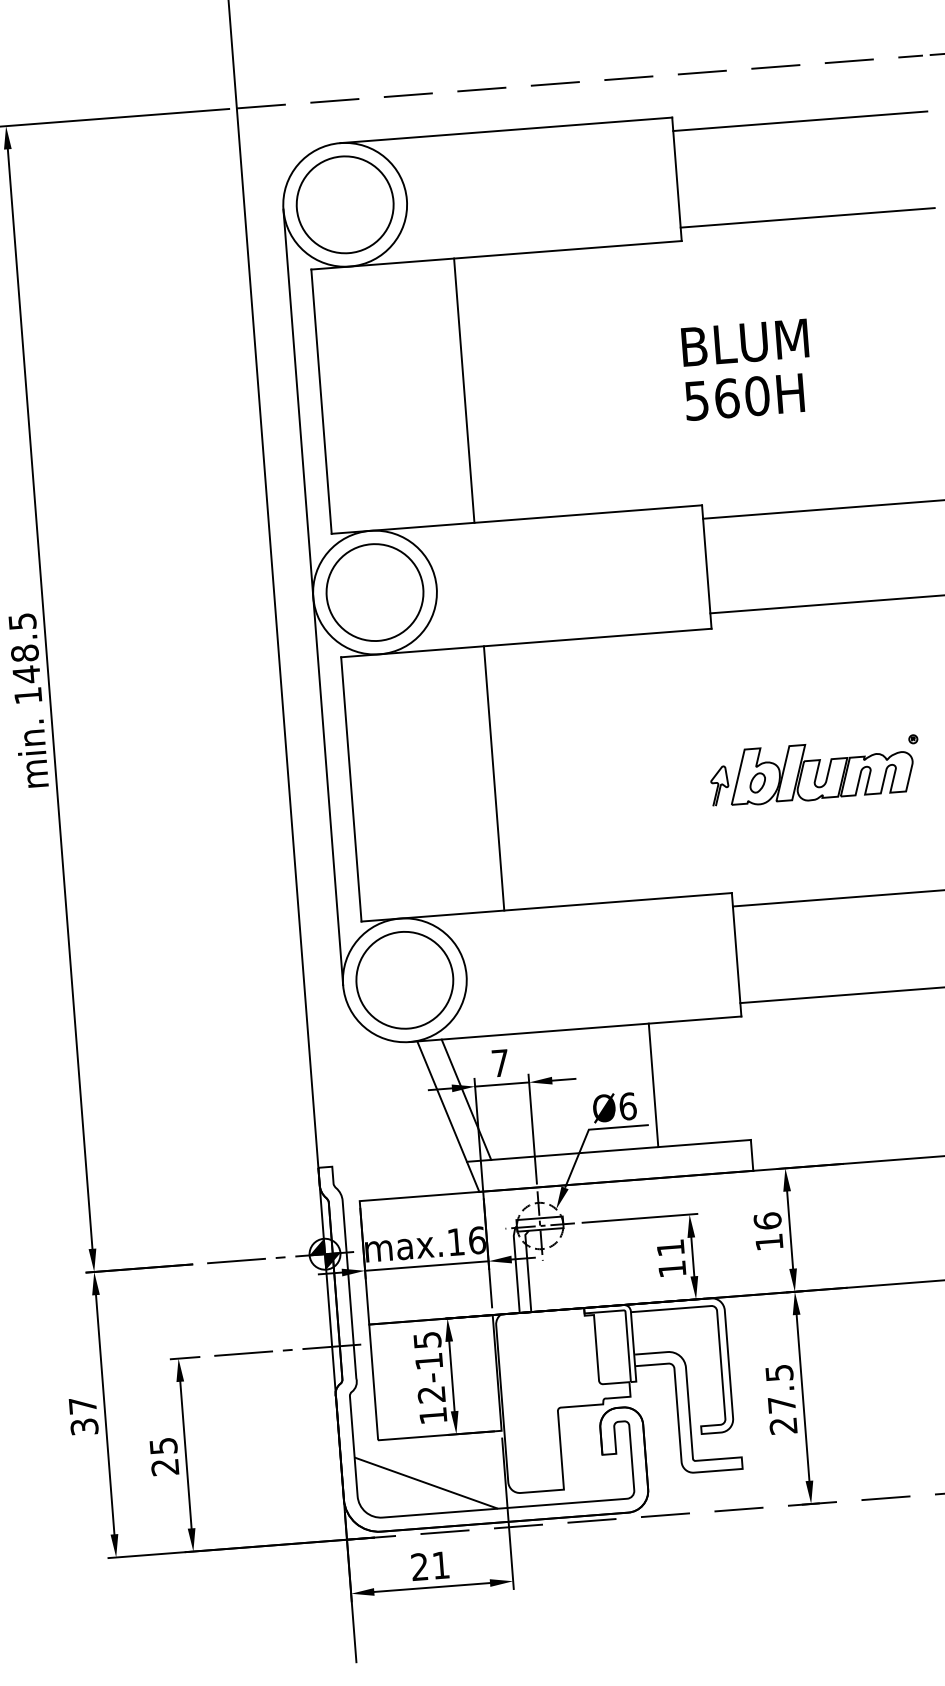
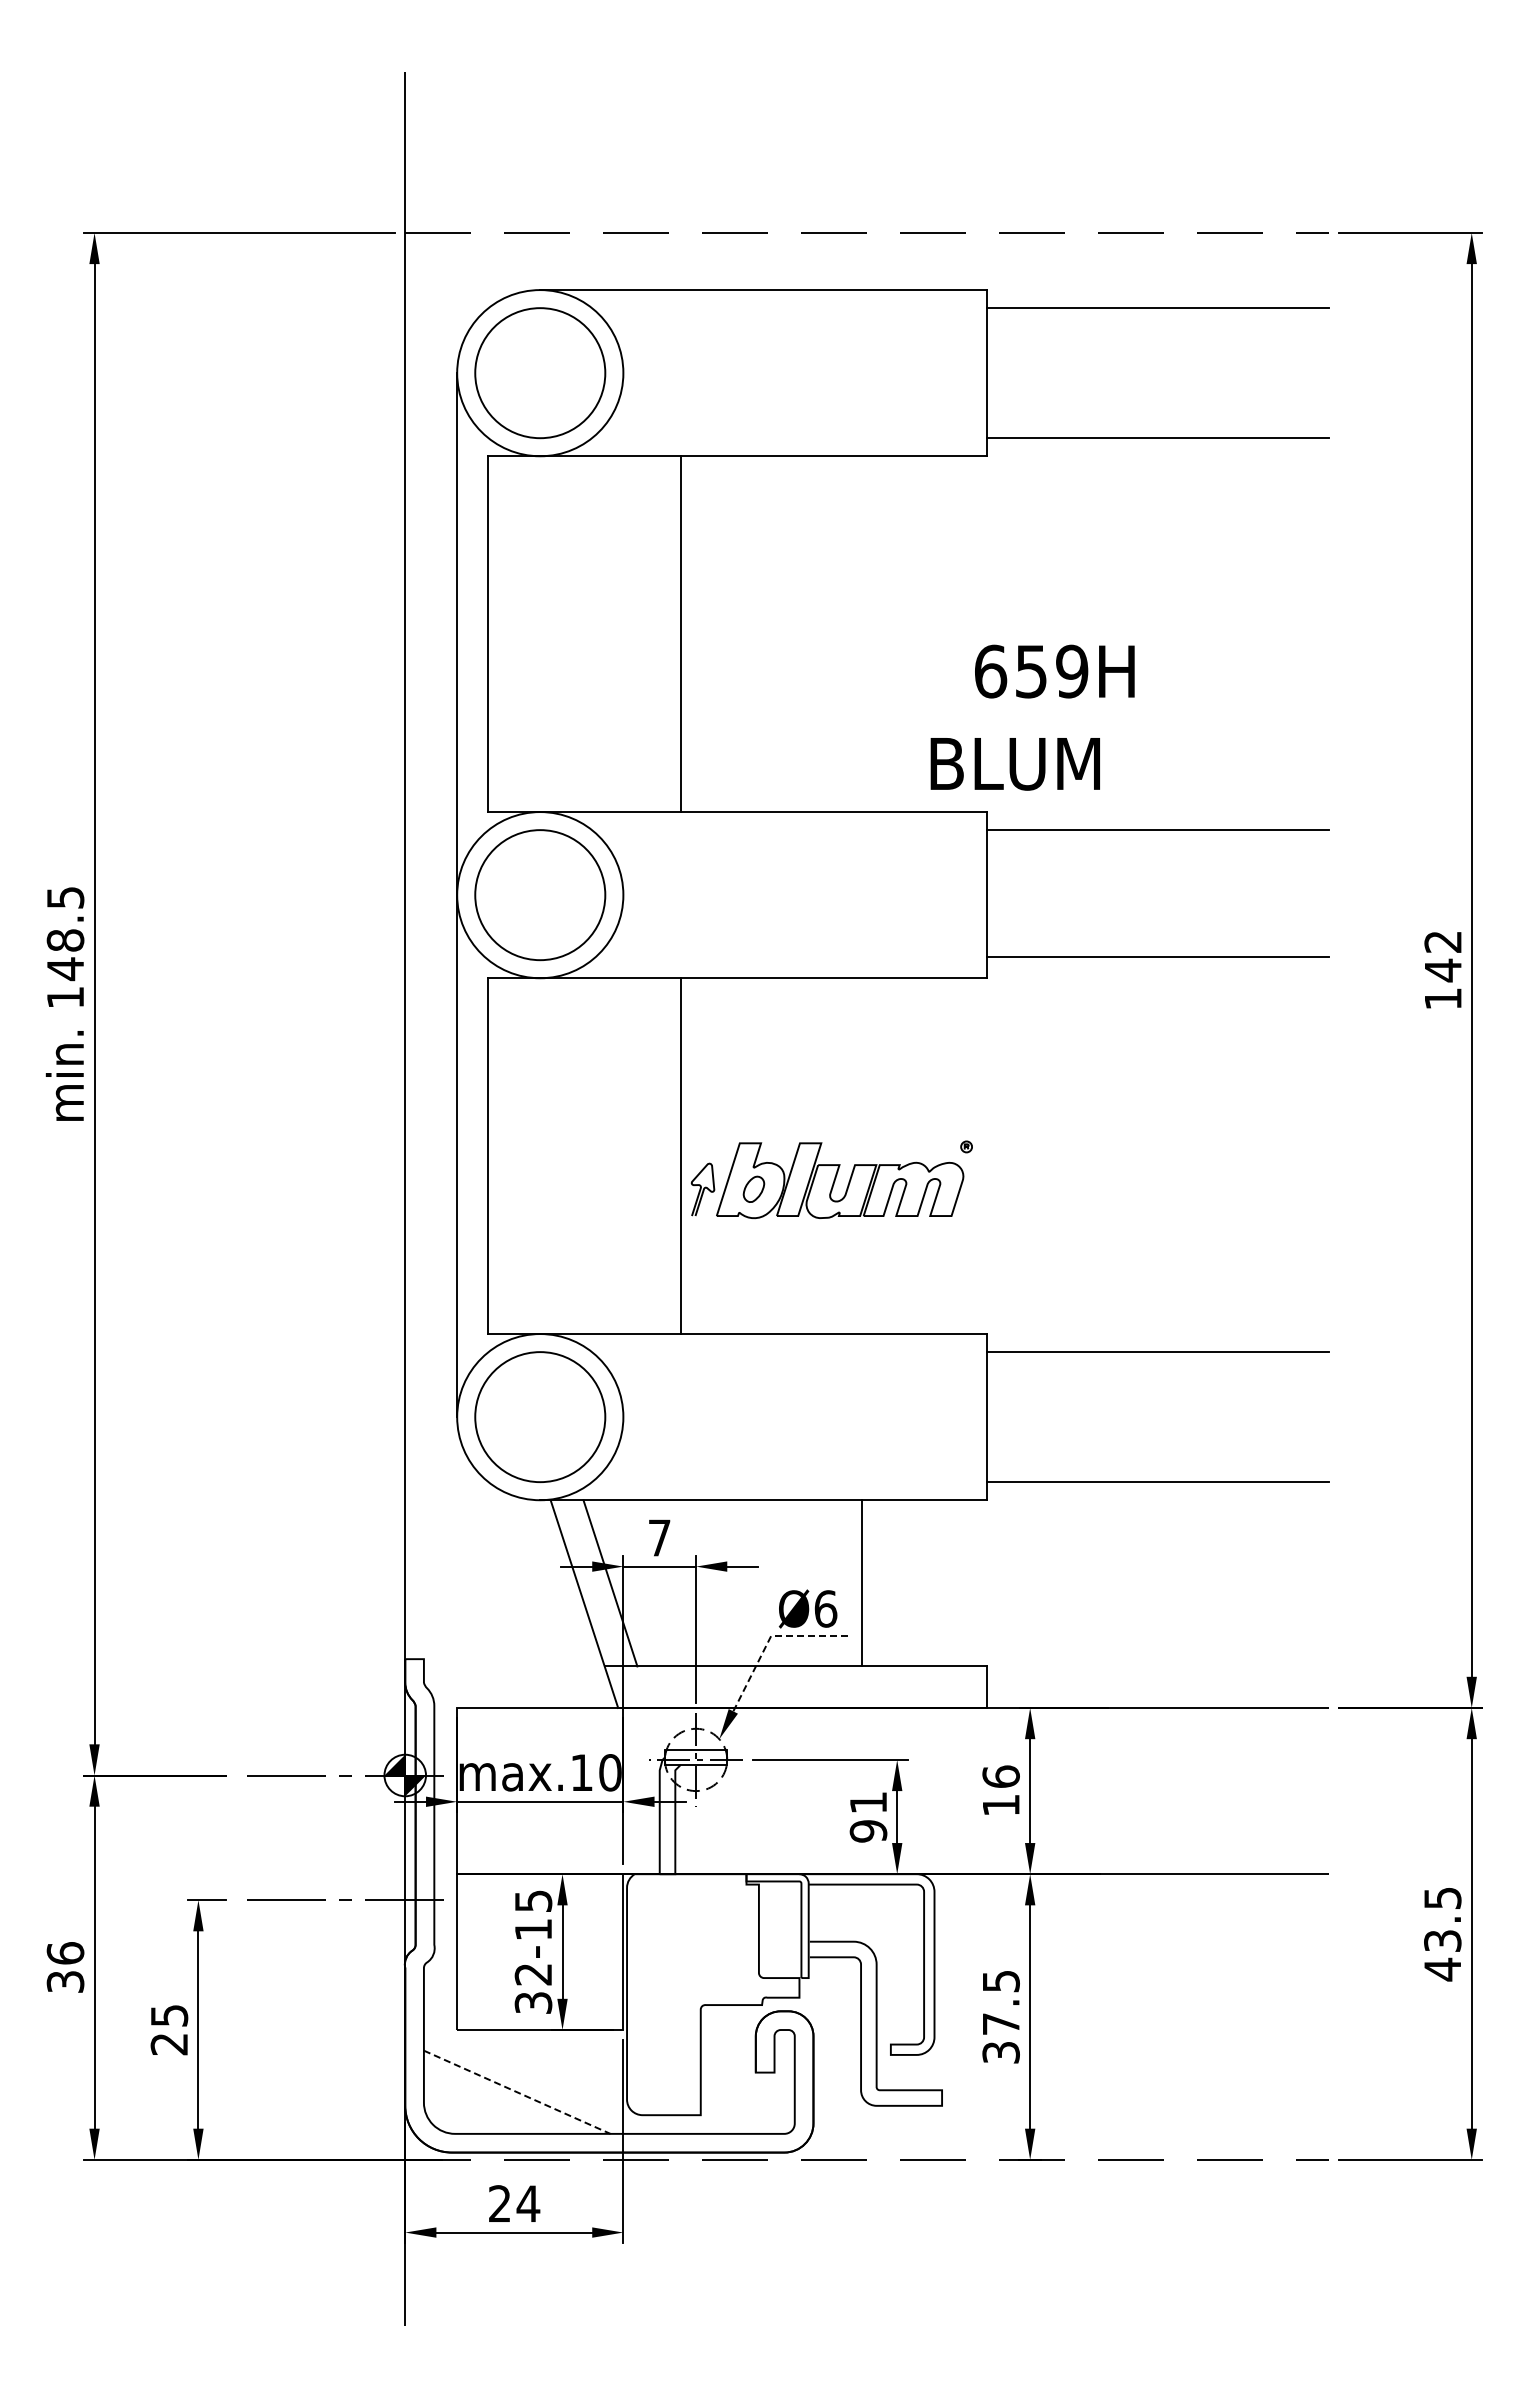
text: (744, 343) -> (1014, 764), moved
text: (727, 398) -> (1031, 671), 560H -> 659H
part: (814, 771) -> (831, 1179), moved
line: (588, 1130) -> (770, 1636), solid -> dashed
text: (477, 1240) -> (610, 1772), max.16 -> max.10
text: (672, 1269) -> (868, 1831), 11 -> 91
text: (82, 1405) -> (65, 1953), 37 -> 36
text: (433, 1415) -> (533, 2002), 12-15 -> 32-15
text: (783, 1425) -> (1000, 2052), 27.5 -> 37.5
line: (426, 1483) -> (517, 2092), solid -> dashed
text: (441, 1565) -> (528, 2203), 21 -> 24

